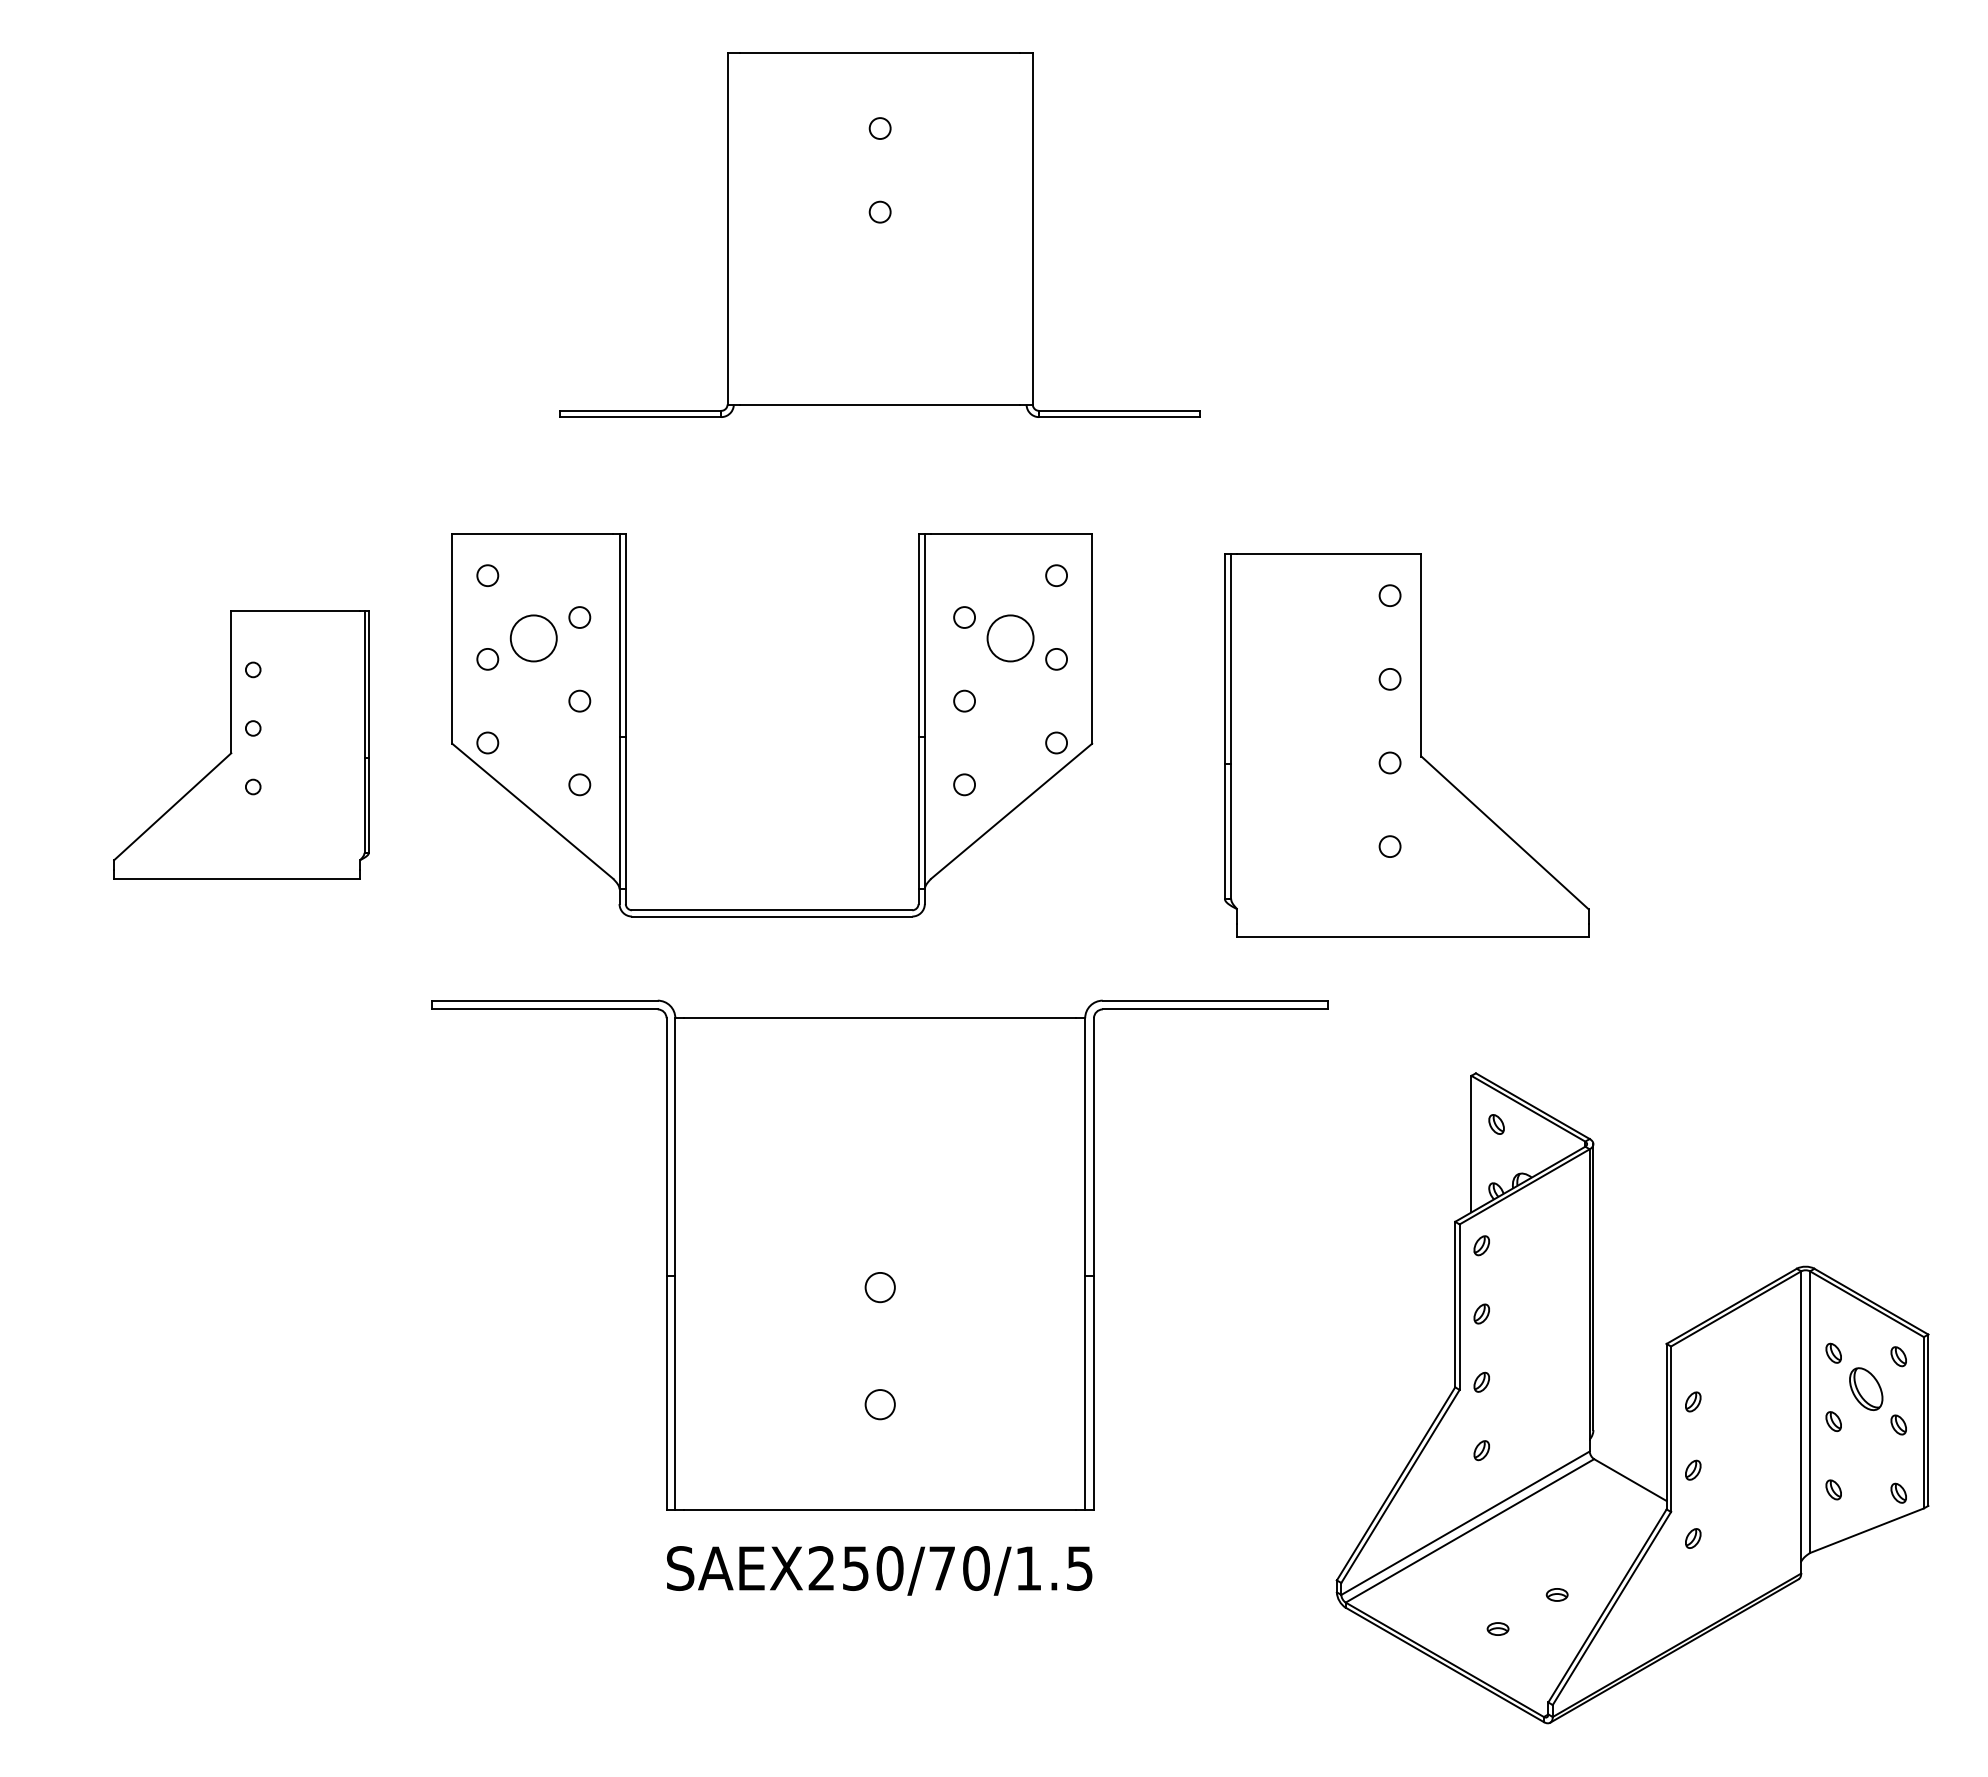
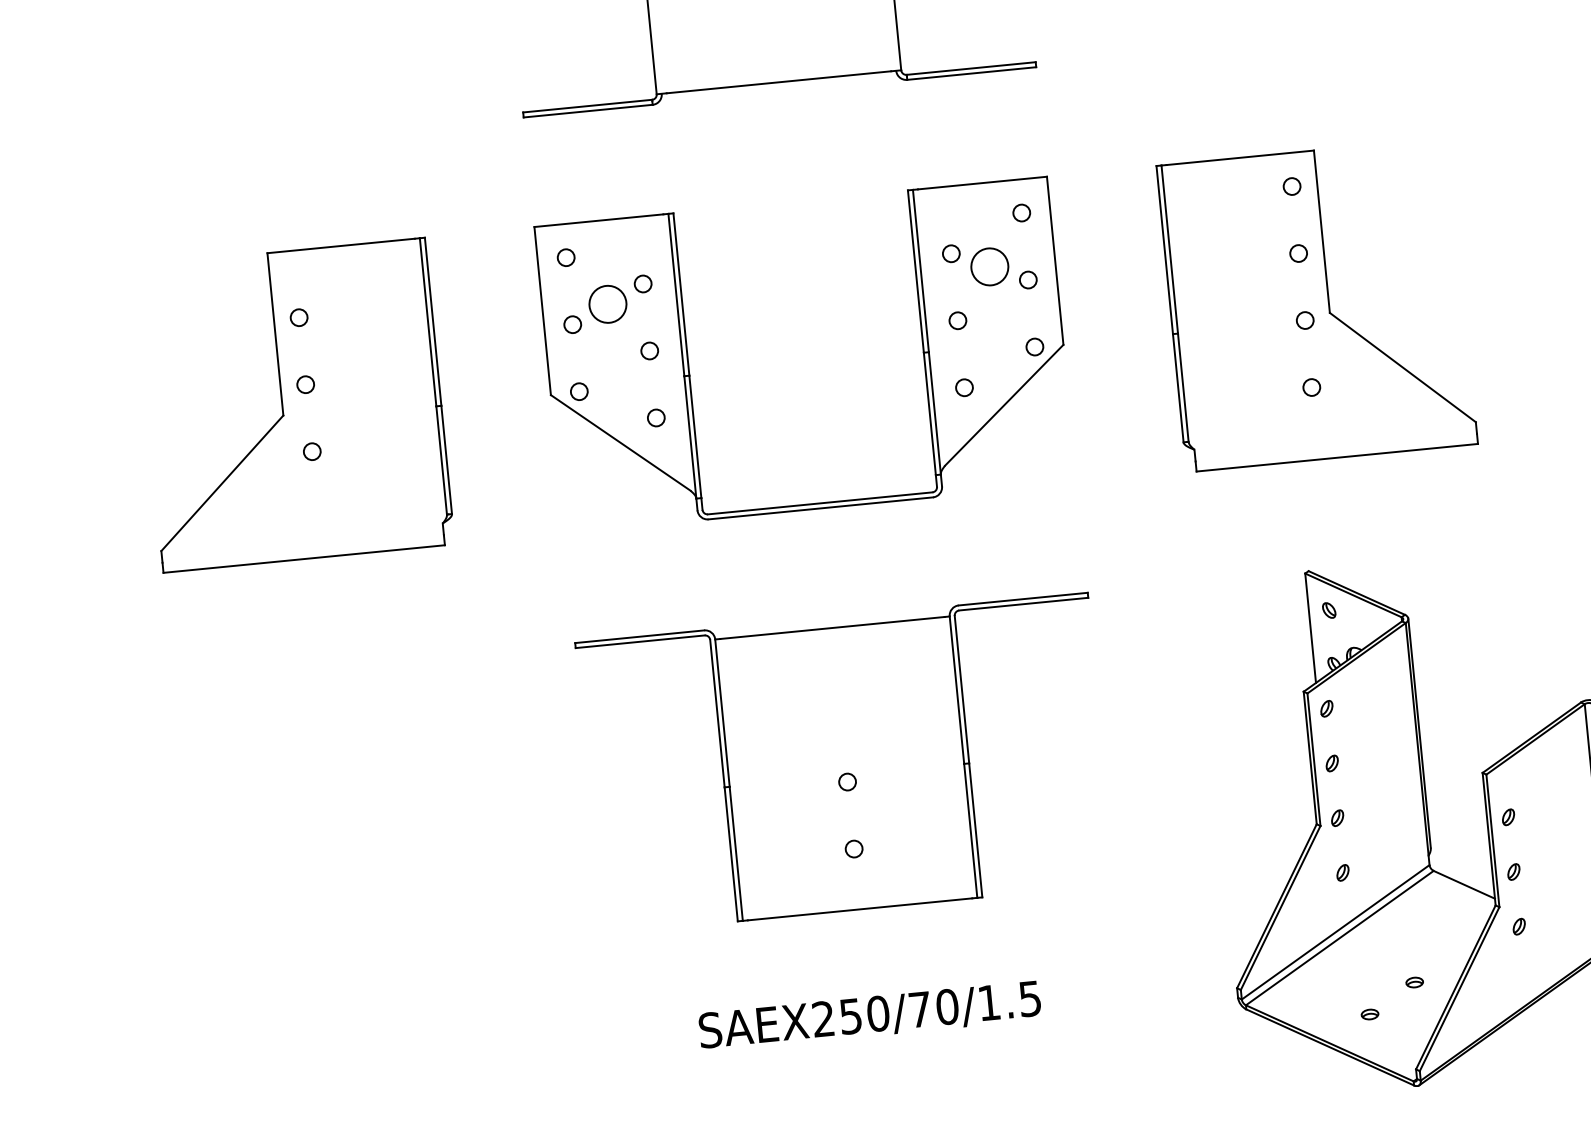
part: (626, 725) -> (689, 366), moved
part: (241, 745) -> (294, 405), size x1.43
part: (1406, 745) -> (1317, 305), moved
part: (879, 1254) -> (845, 763), size x0.71

